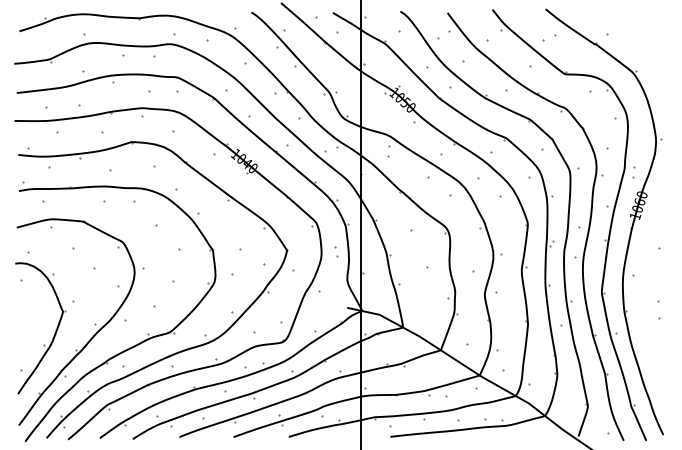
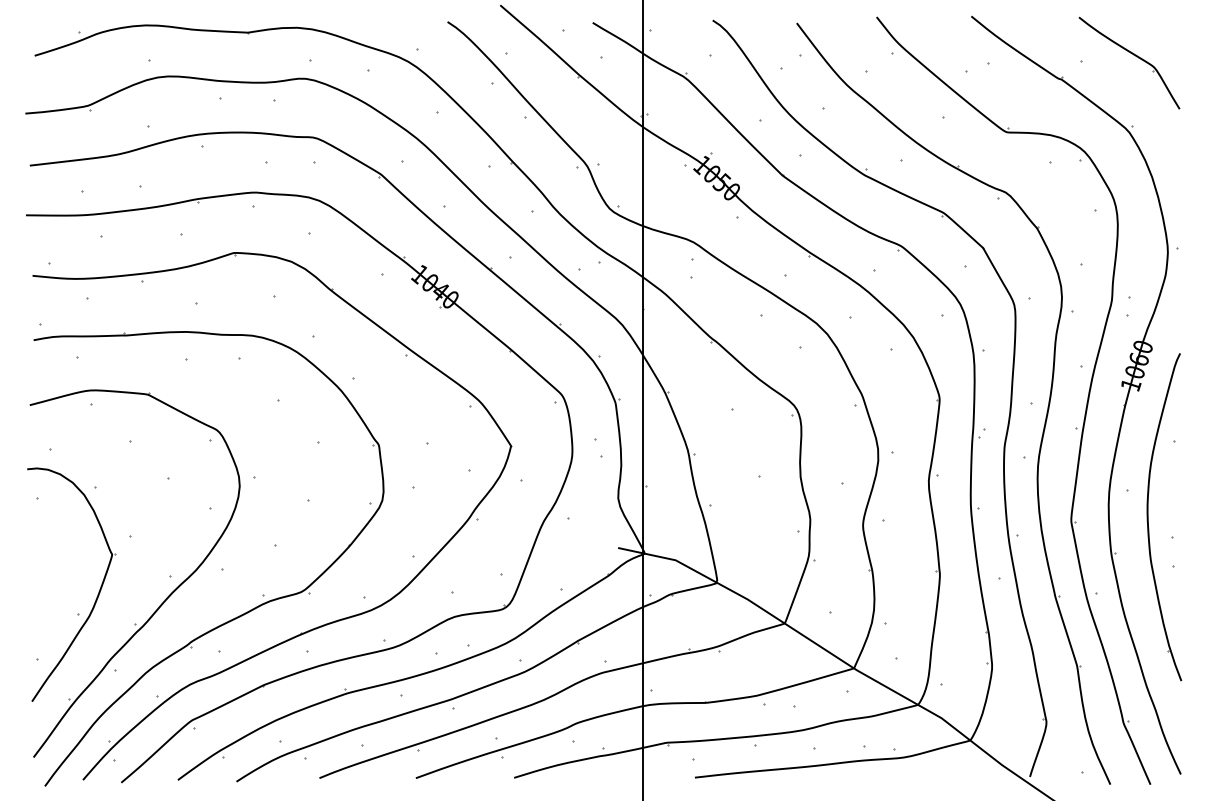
part: (634, 35) -> (1129, 63), added
part: (645, 290) -> (1149, 517), added

